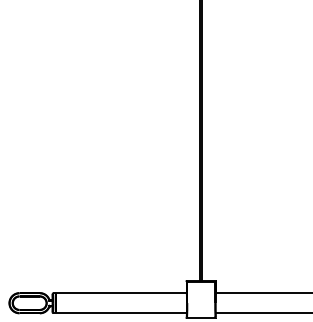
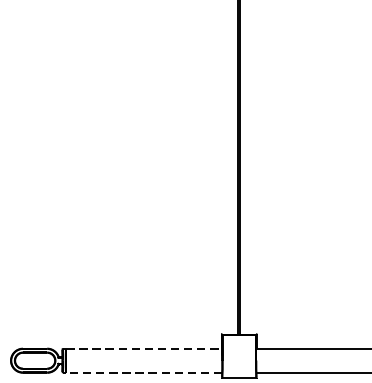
line: (121, 293) -> (144, 349), solid -> dashed
line: (121, 313) -> (144, 372), solid -> dashed

